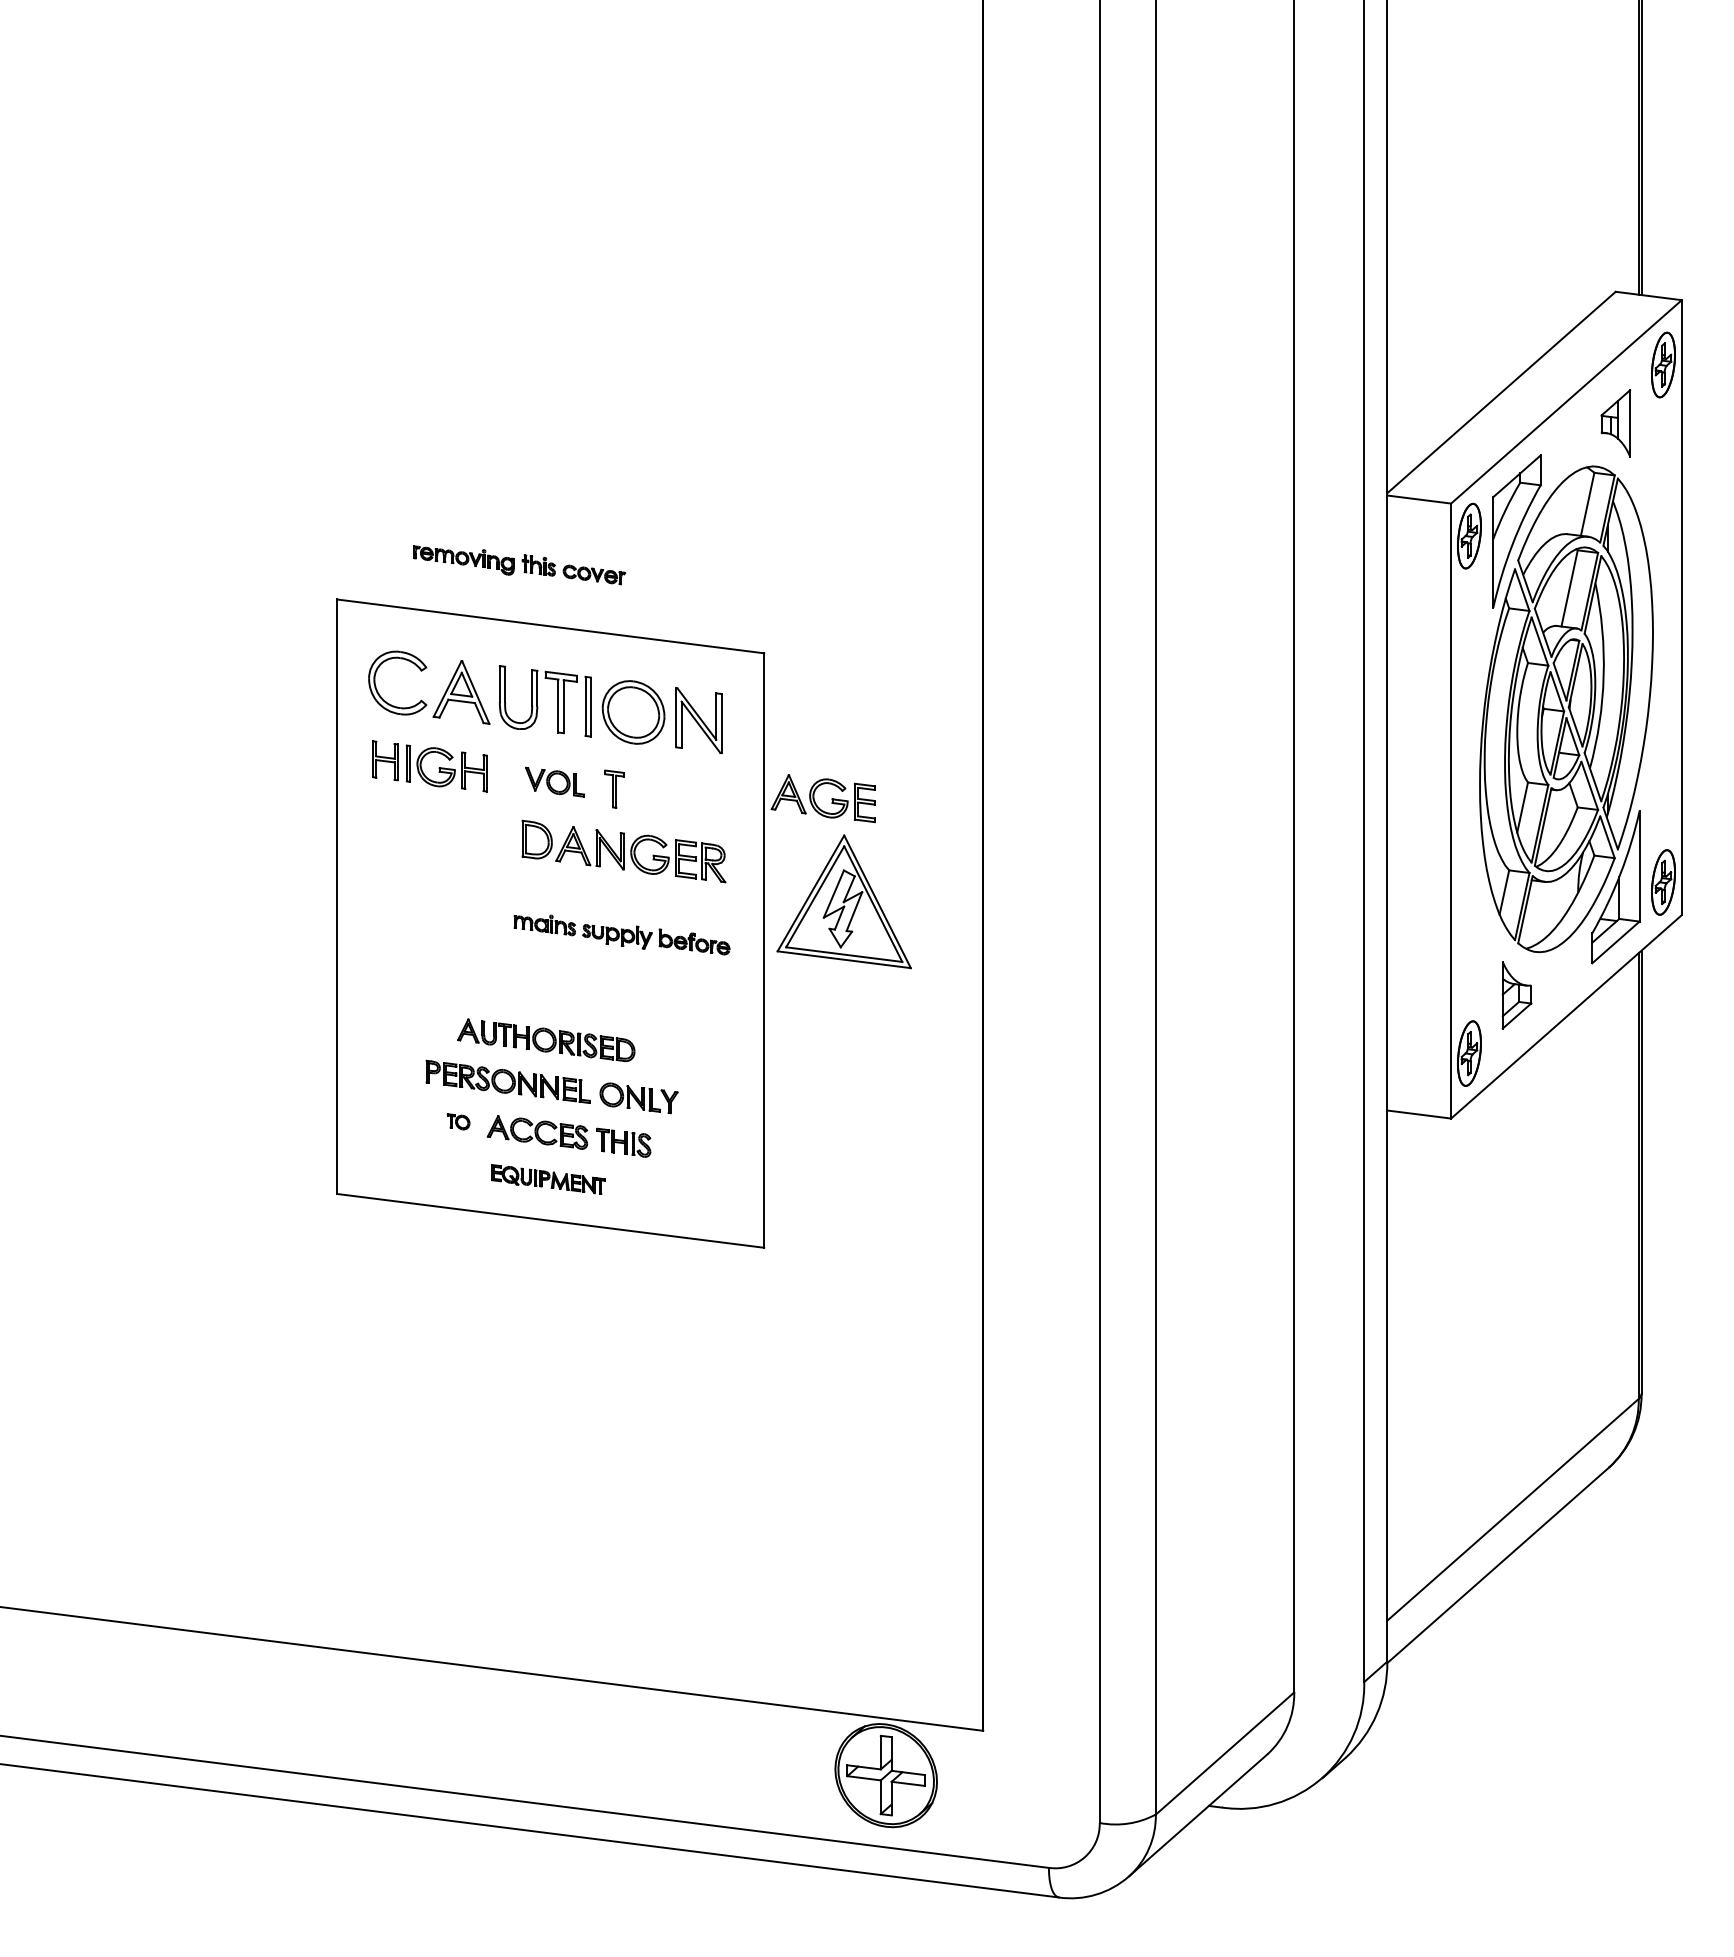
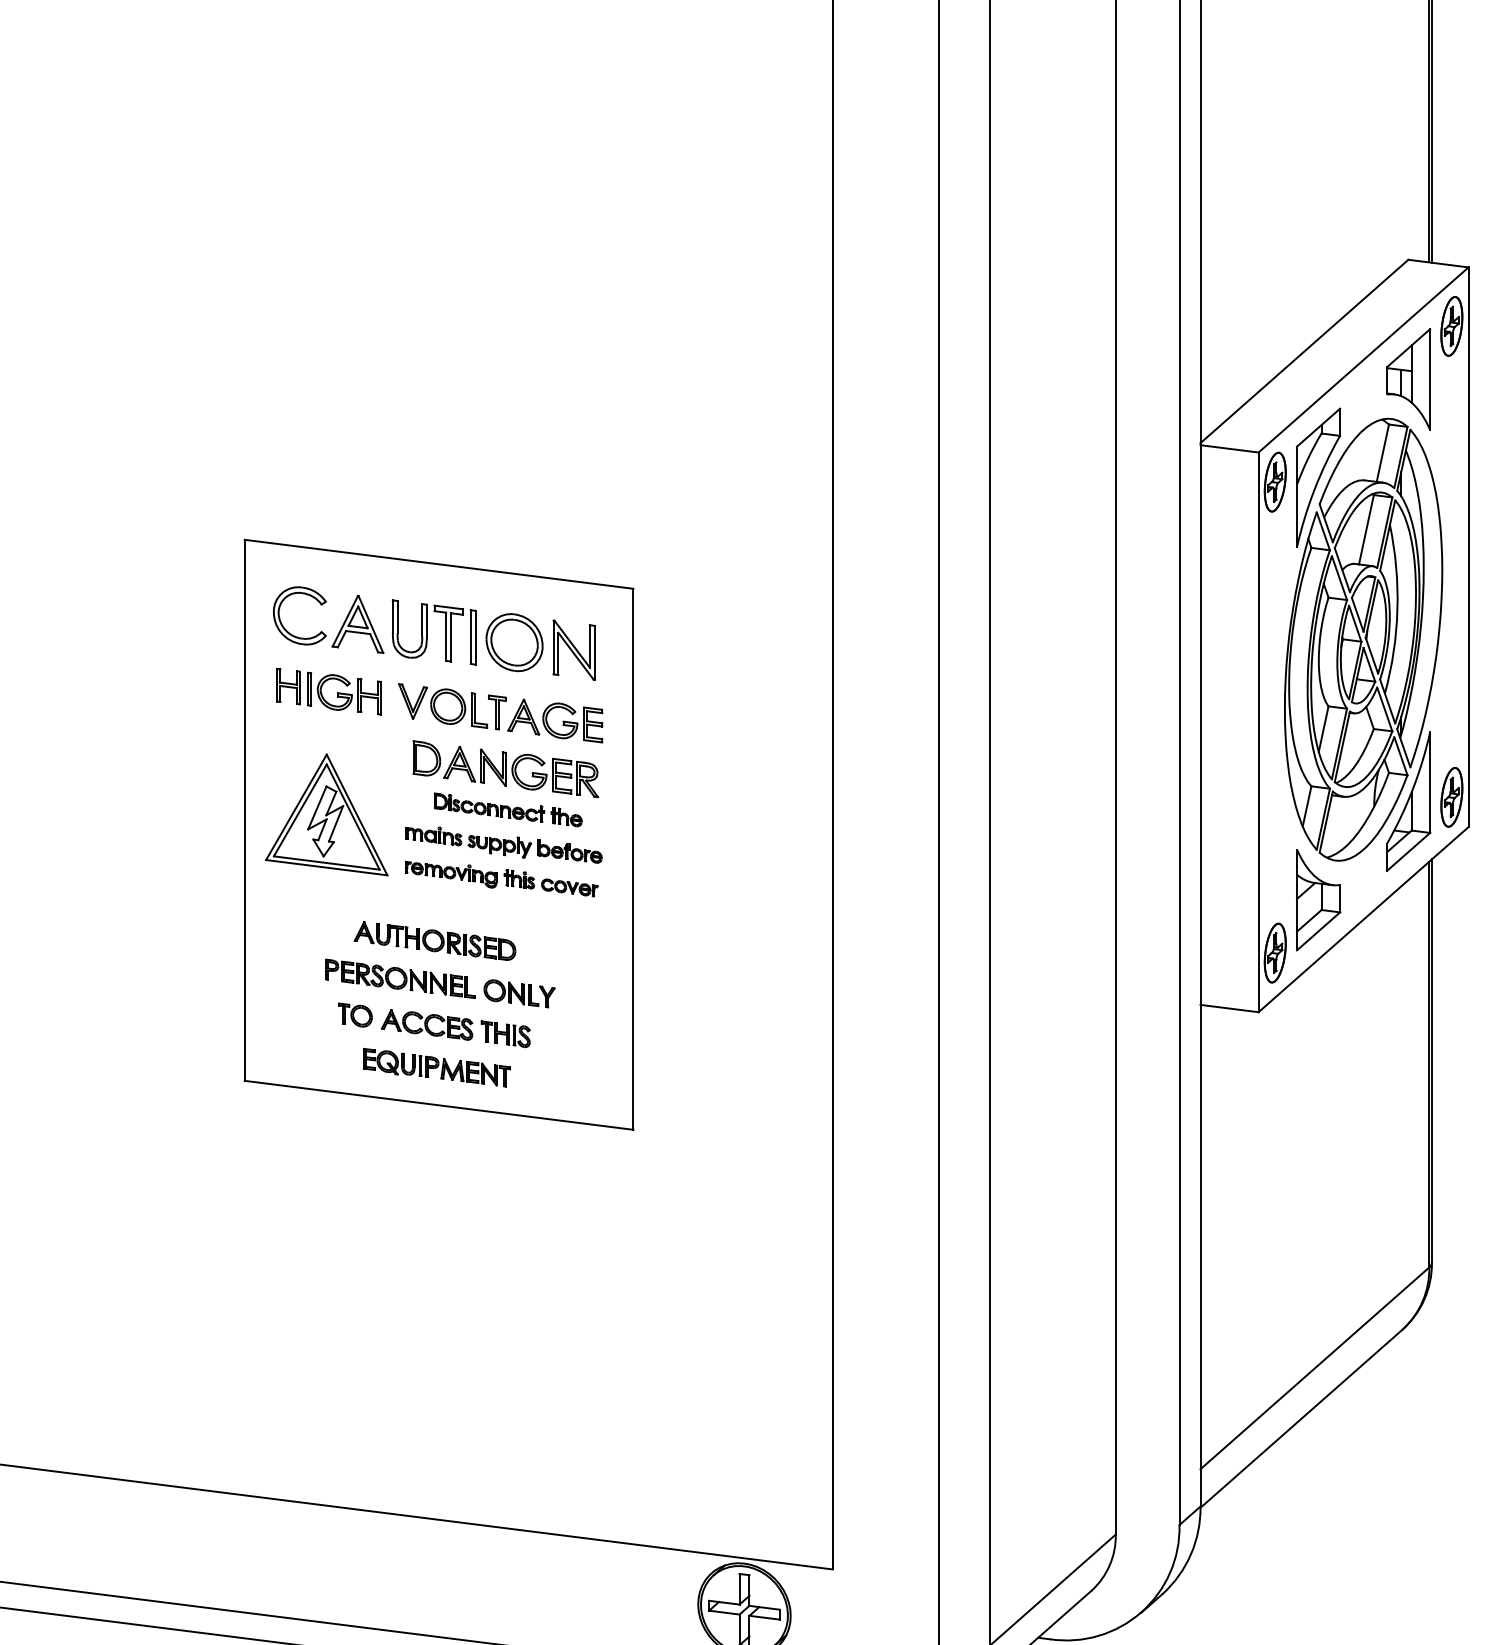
part: (1615, 423) -> (1408, 379), size x1.67
part: (519, 565) -> (501, 879), moved
part: (554, 782) -> (442, 706), size x1.67
part: (815, 801) -> (548, 723), moved
part: (626, 896) -> (508, 810), added
part: (843, 901) -> (326, 814), moved
part: (1516, 995) -> (1318, 900), size x1.67
part: (458, 1121) -> (355, 1014), size x1.67
part: (548, 1179) -> (437, 1067), size x1.43

